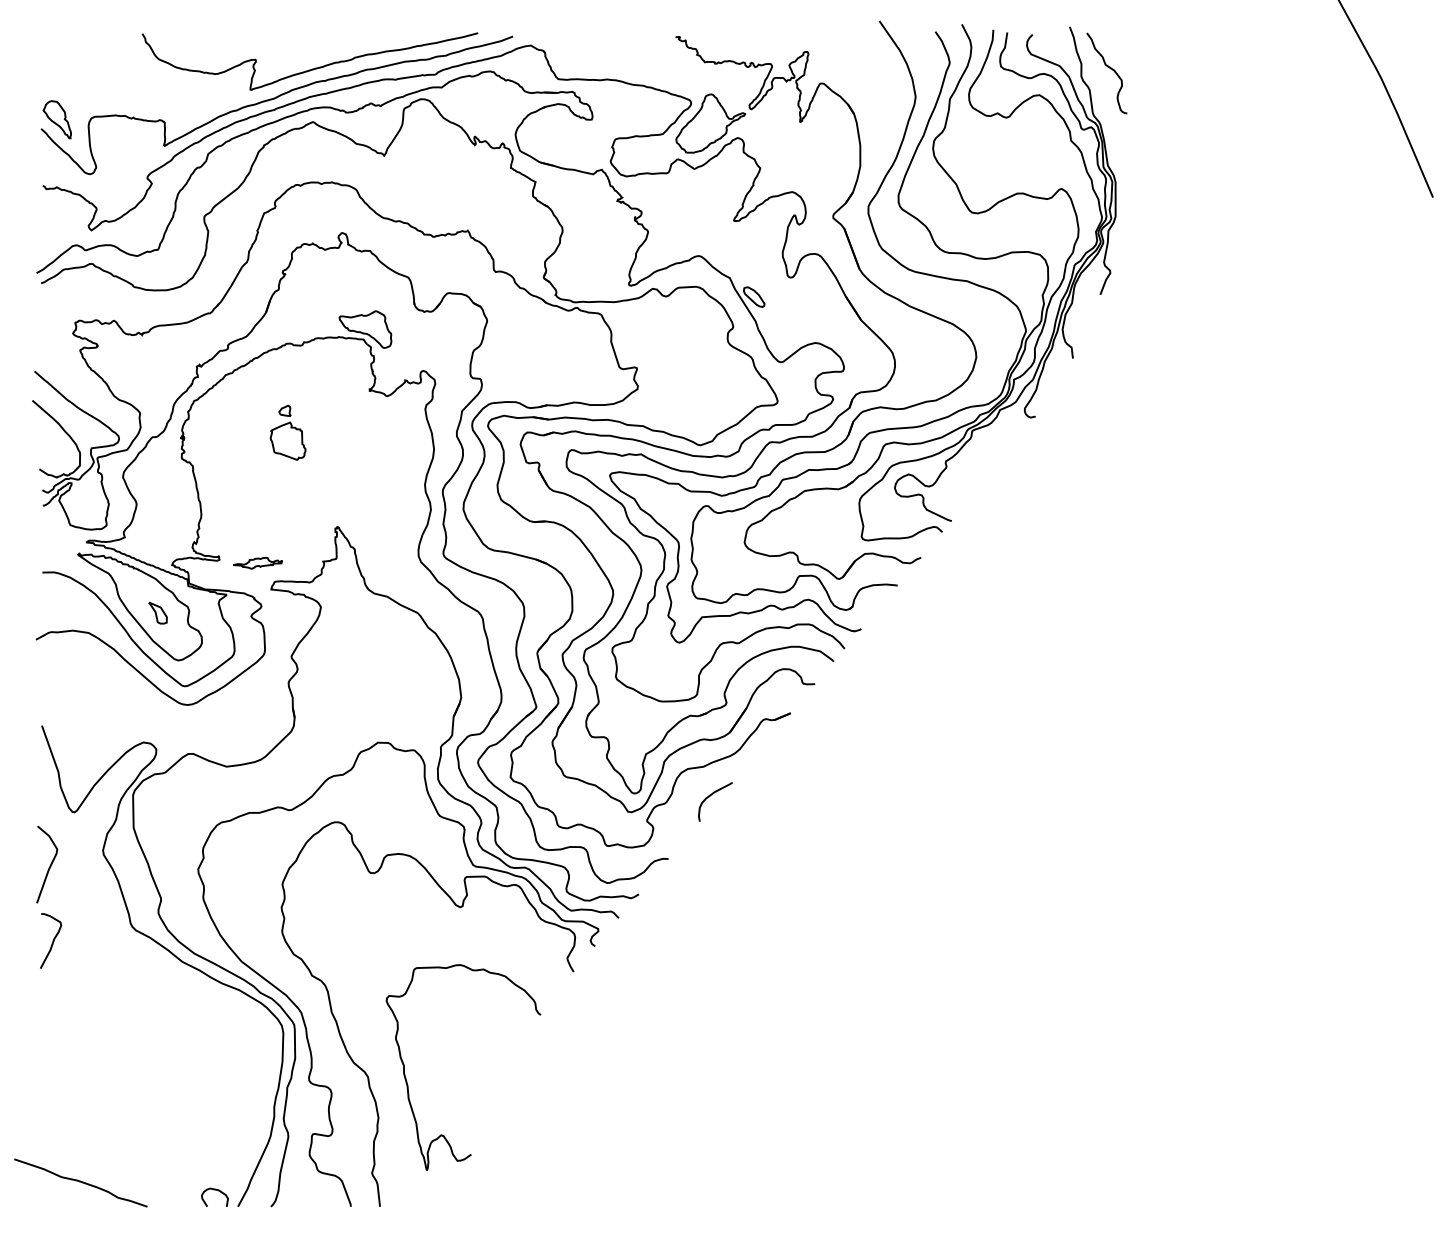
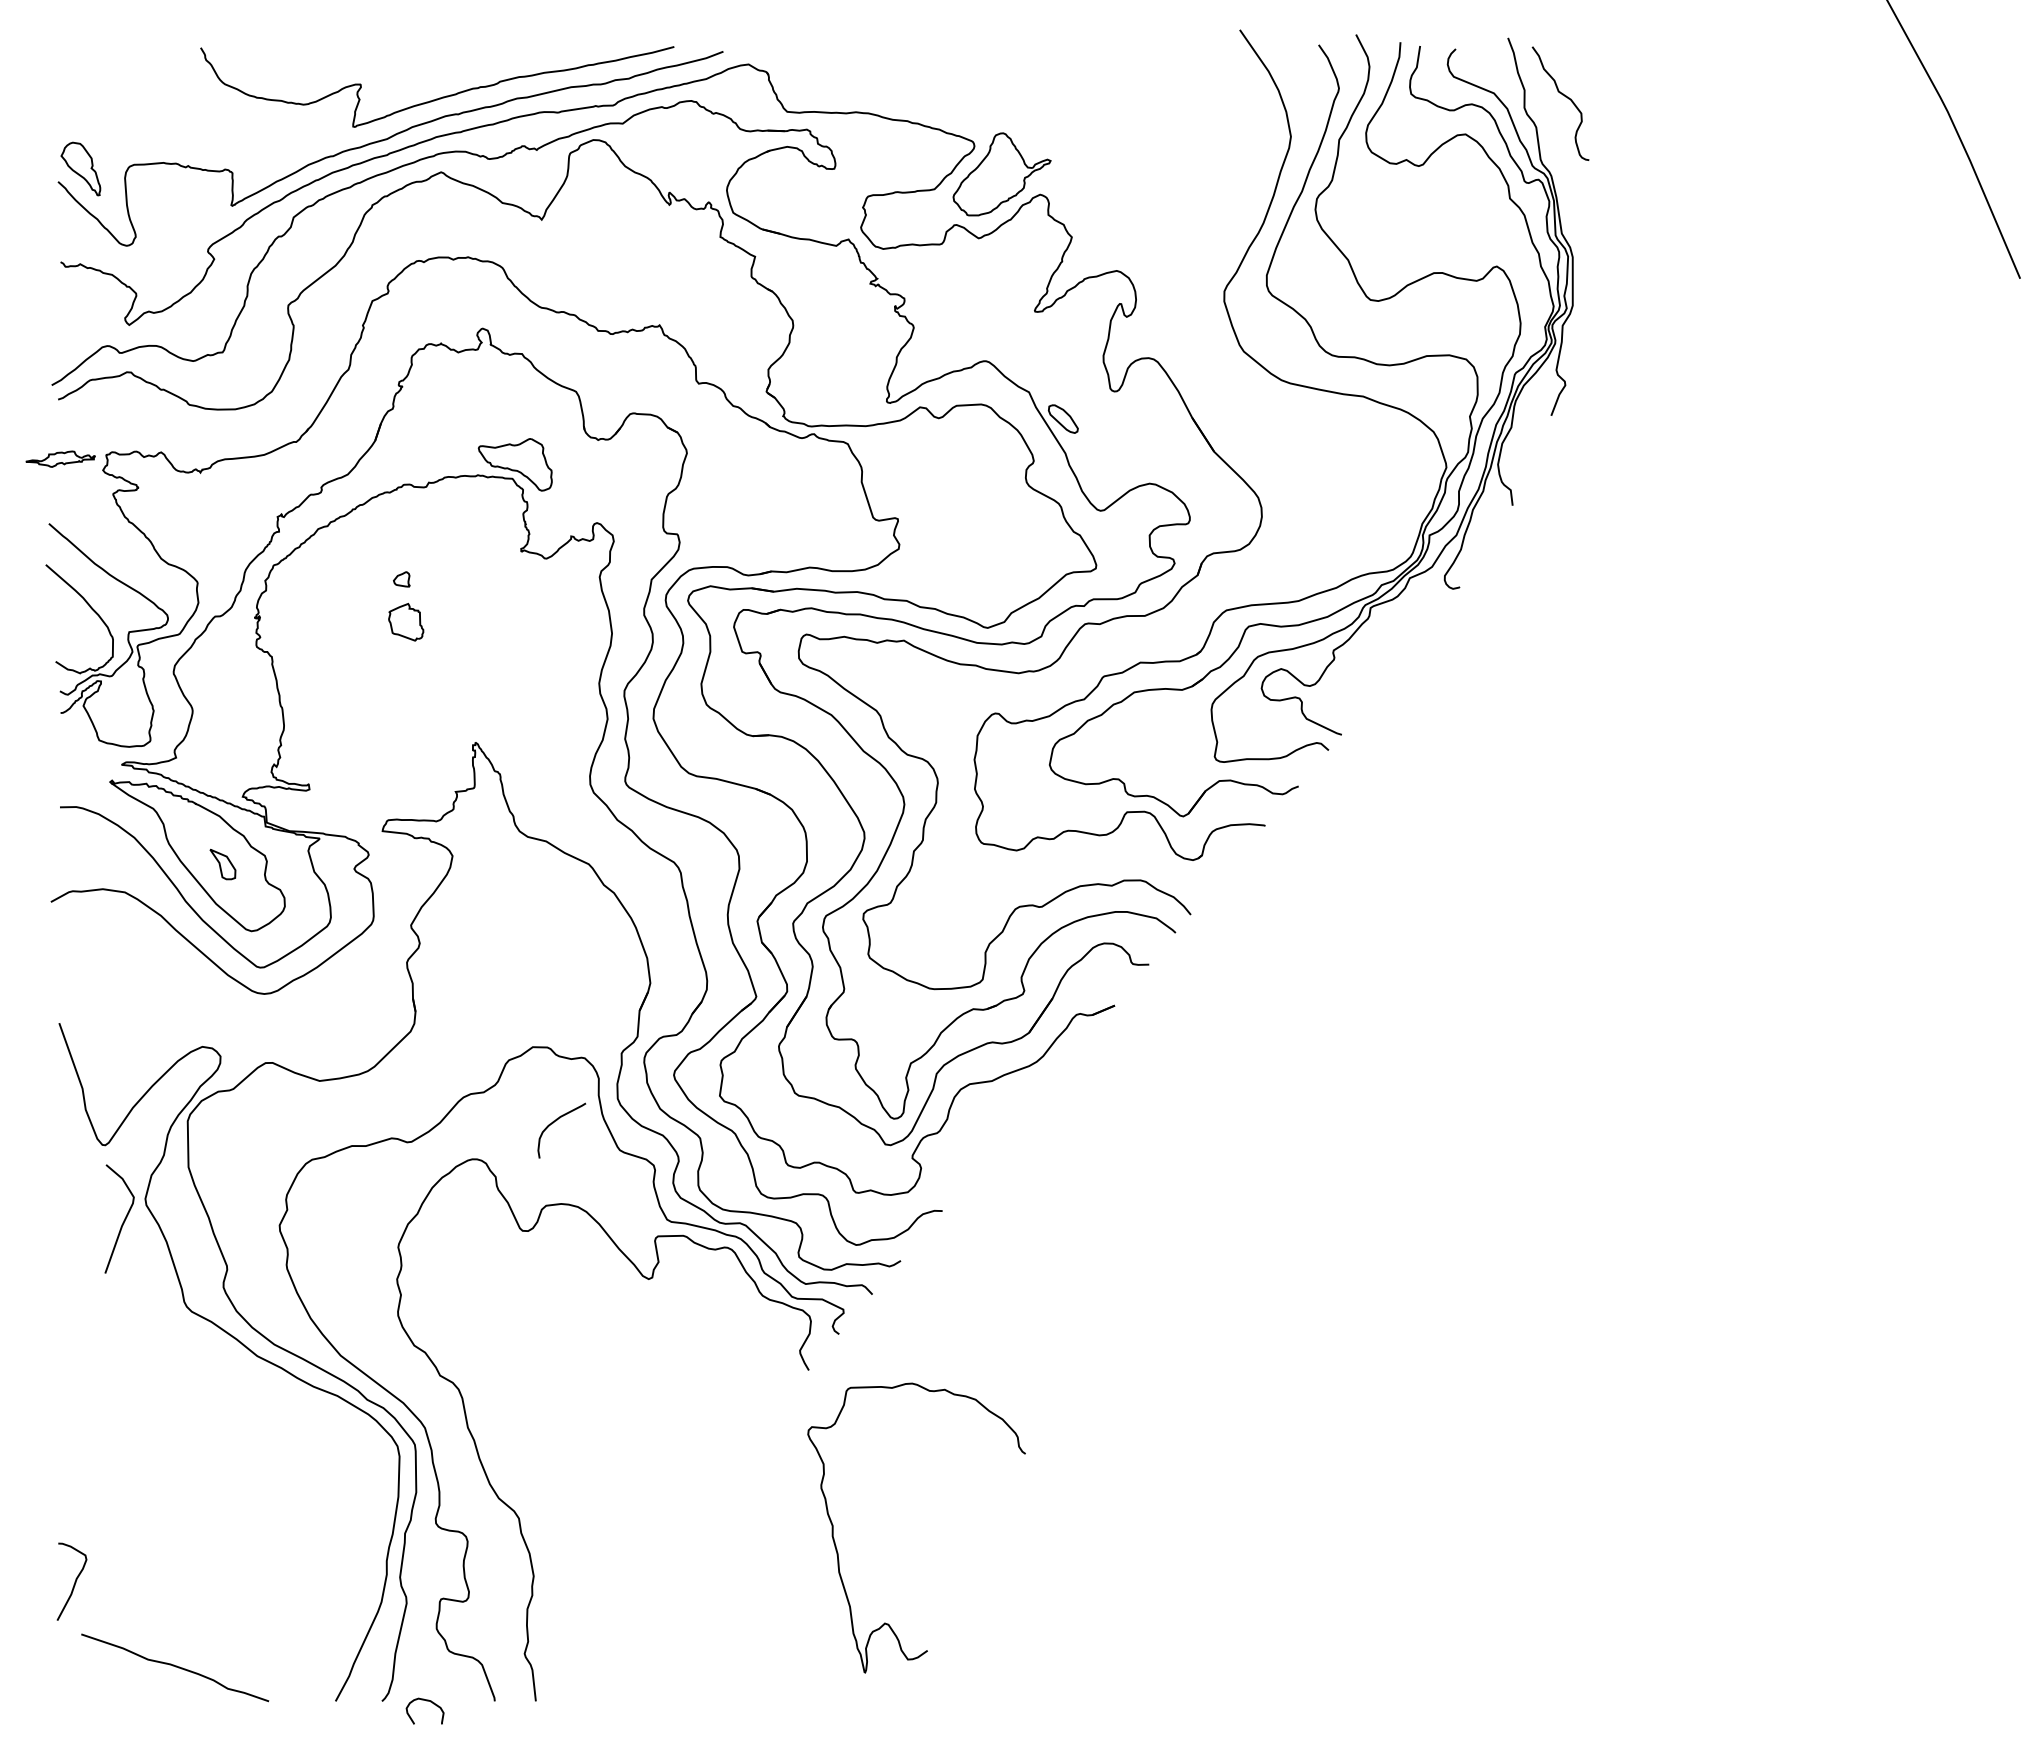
part: (862, 275) -> (1216, 388), removed
part: (287, 441) -> (405, 622), size x0.7
part: (257, 562) -> (60, 458), moved
curve: (711, 795) -> (556, 1121), moved
curve: (49, 865) -> (123, 1220), moved
curve: (52, 940) -> (74, 1581), moved
curve: (408, 1084) -> (838, 1552), moved
curve: (81, 1182) -> (175, 1667), moved
curve: (215, 1190) -> (426, 1701), moved

